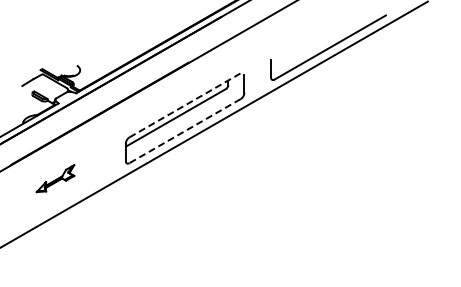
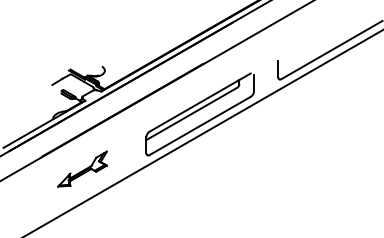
line: (185, 105) -> (200, 102), dashed -> solid
line: (184, 131) -> (199, 126), dashed -> solid
part: (55, 178) -> (82, 168), size x1.43

